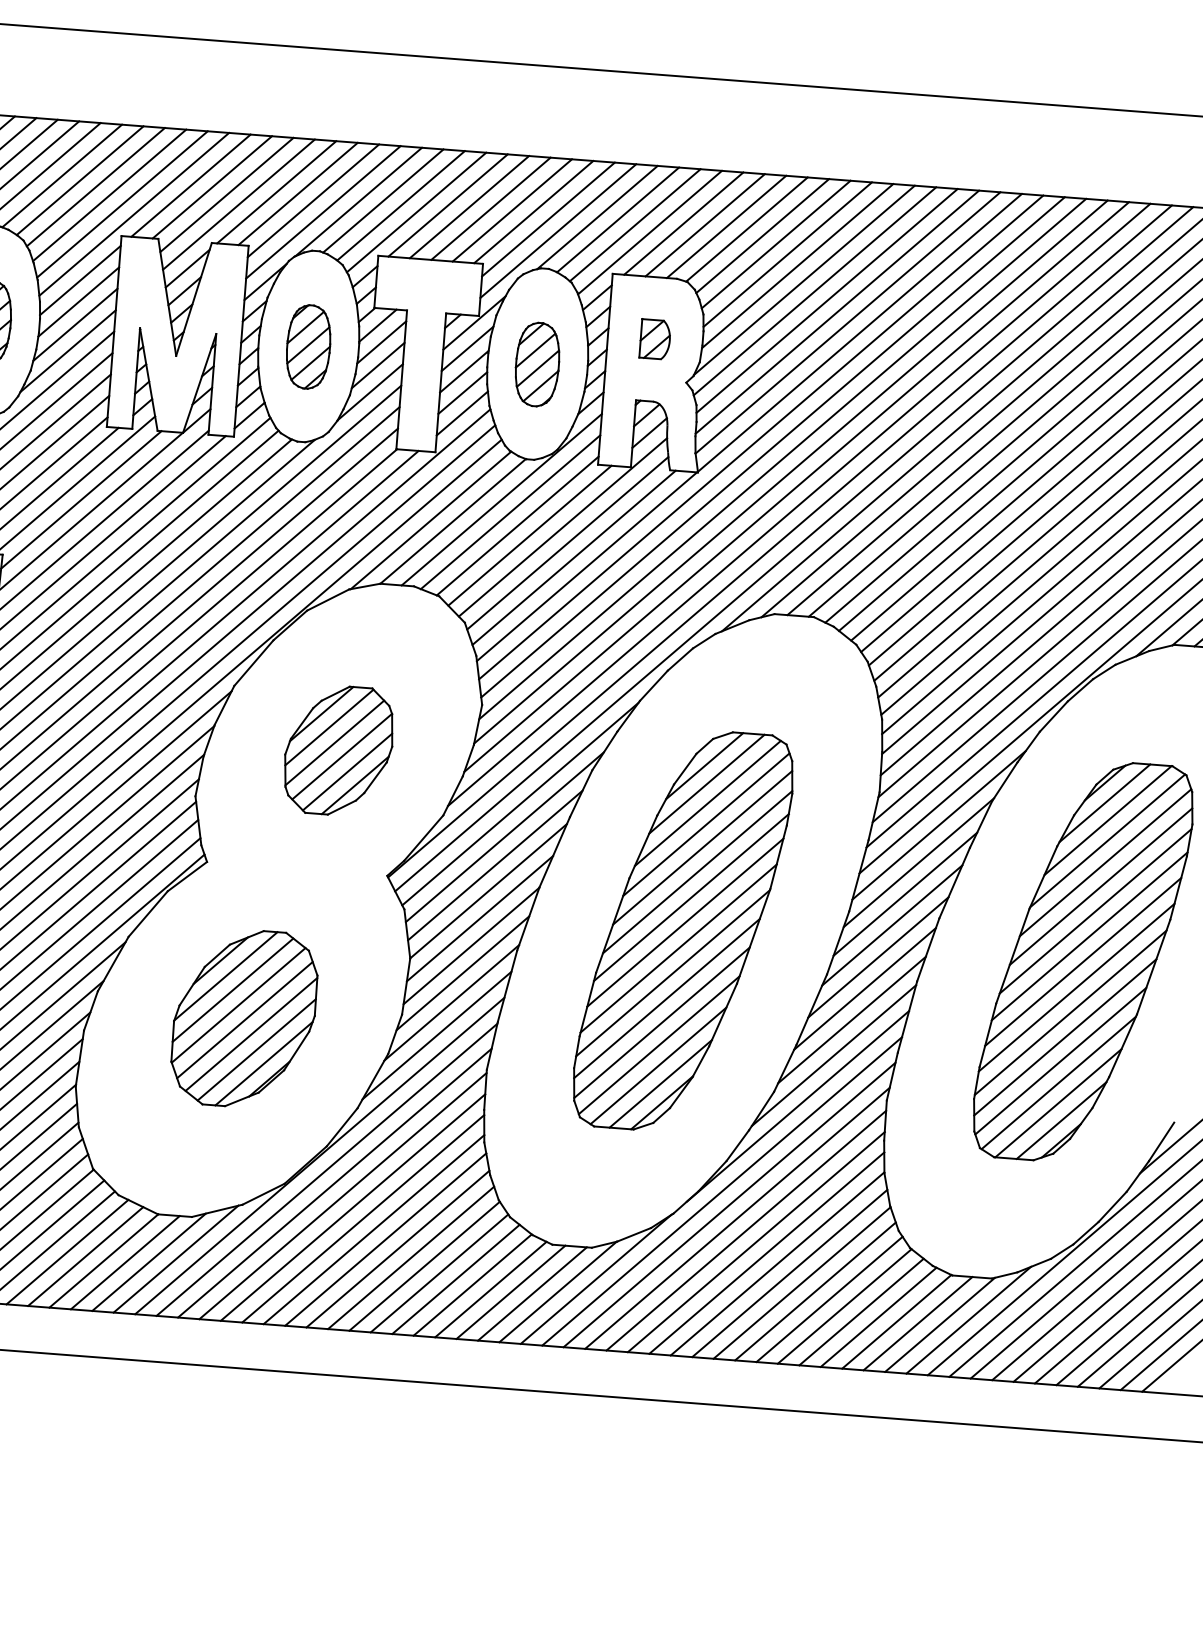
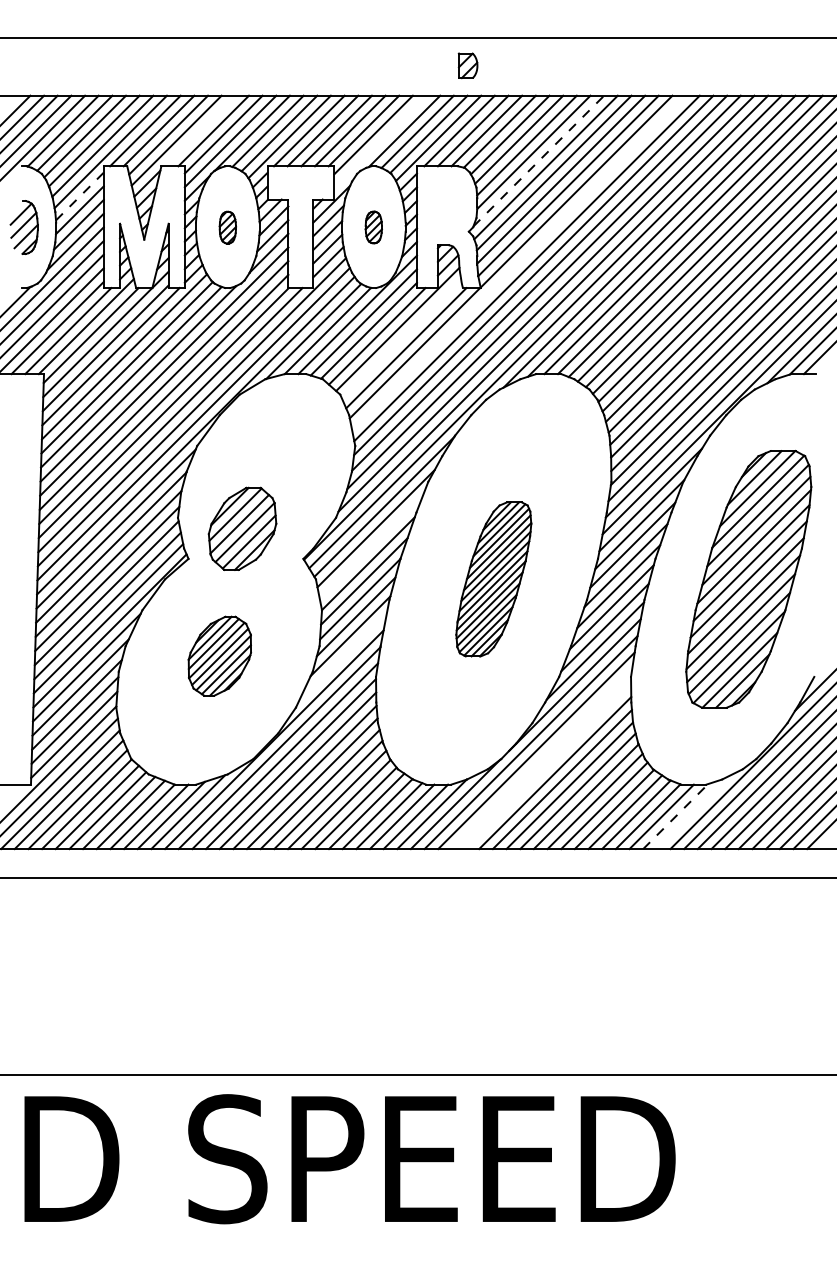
line: (275, 191) -> (199, 130), removed
line: (558, 230) -> (380, 141), removed
line: (805, 279) -> (539, 160), solid -> dashed
line: (79, 280) -> (79, 196), solid -> dashed
part: (654, 338) -> (467, 65), moved
part: (308, 346) -> (227, 227), size x0.6
part: (537, 364) -> (373, 227), size x0.6
line: (761, 437) -> (519, 262), removed
line: (567, 542) -> (401, 338), removed
part: (338, 750) -> (242, 528), moved
line: (495, 864) -> (371, 546), removed
part: (682, 931) -> (493, 579), size x0.6
part: (243, 1017) -> (219, 655), size x0.7
line: (436, 1035) -> (342, 657), removed
line: (736, 1217) -> (541, 758), removed
line: (746, 1231) -> (548, 766), removed
line: (968, 1320) -> (693, 812), removed
line: (939, 1324) -> (675, 816), solid -> dashed

